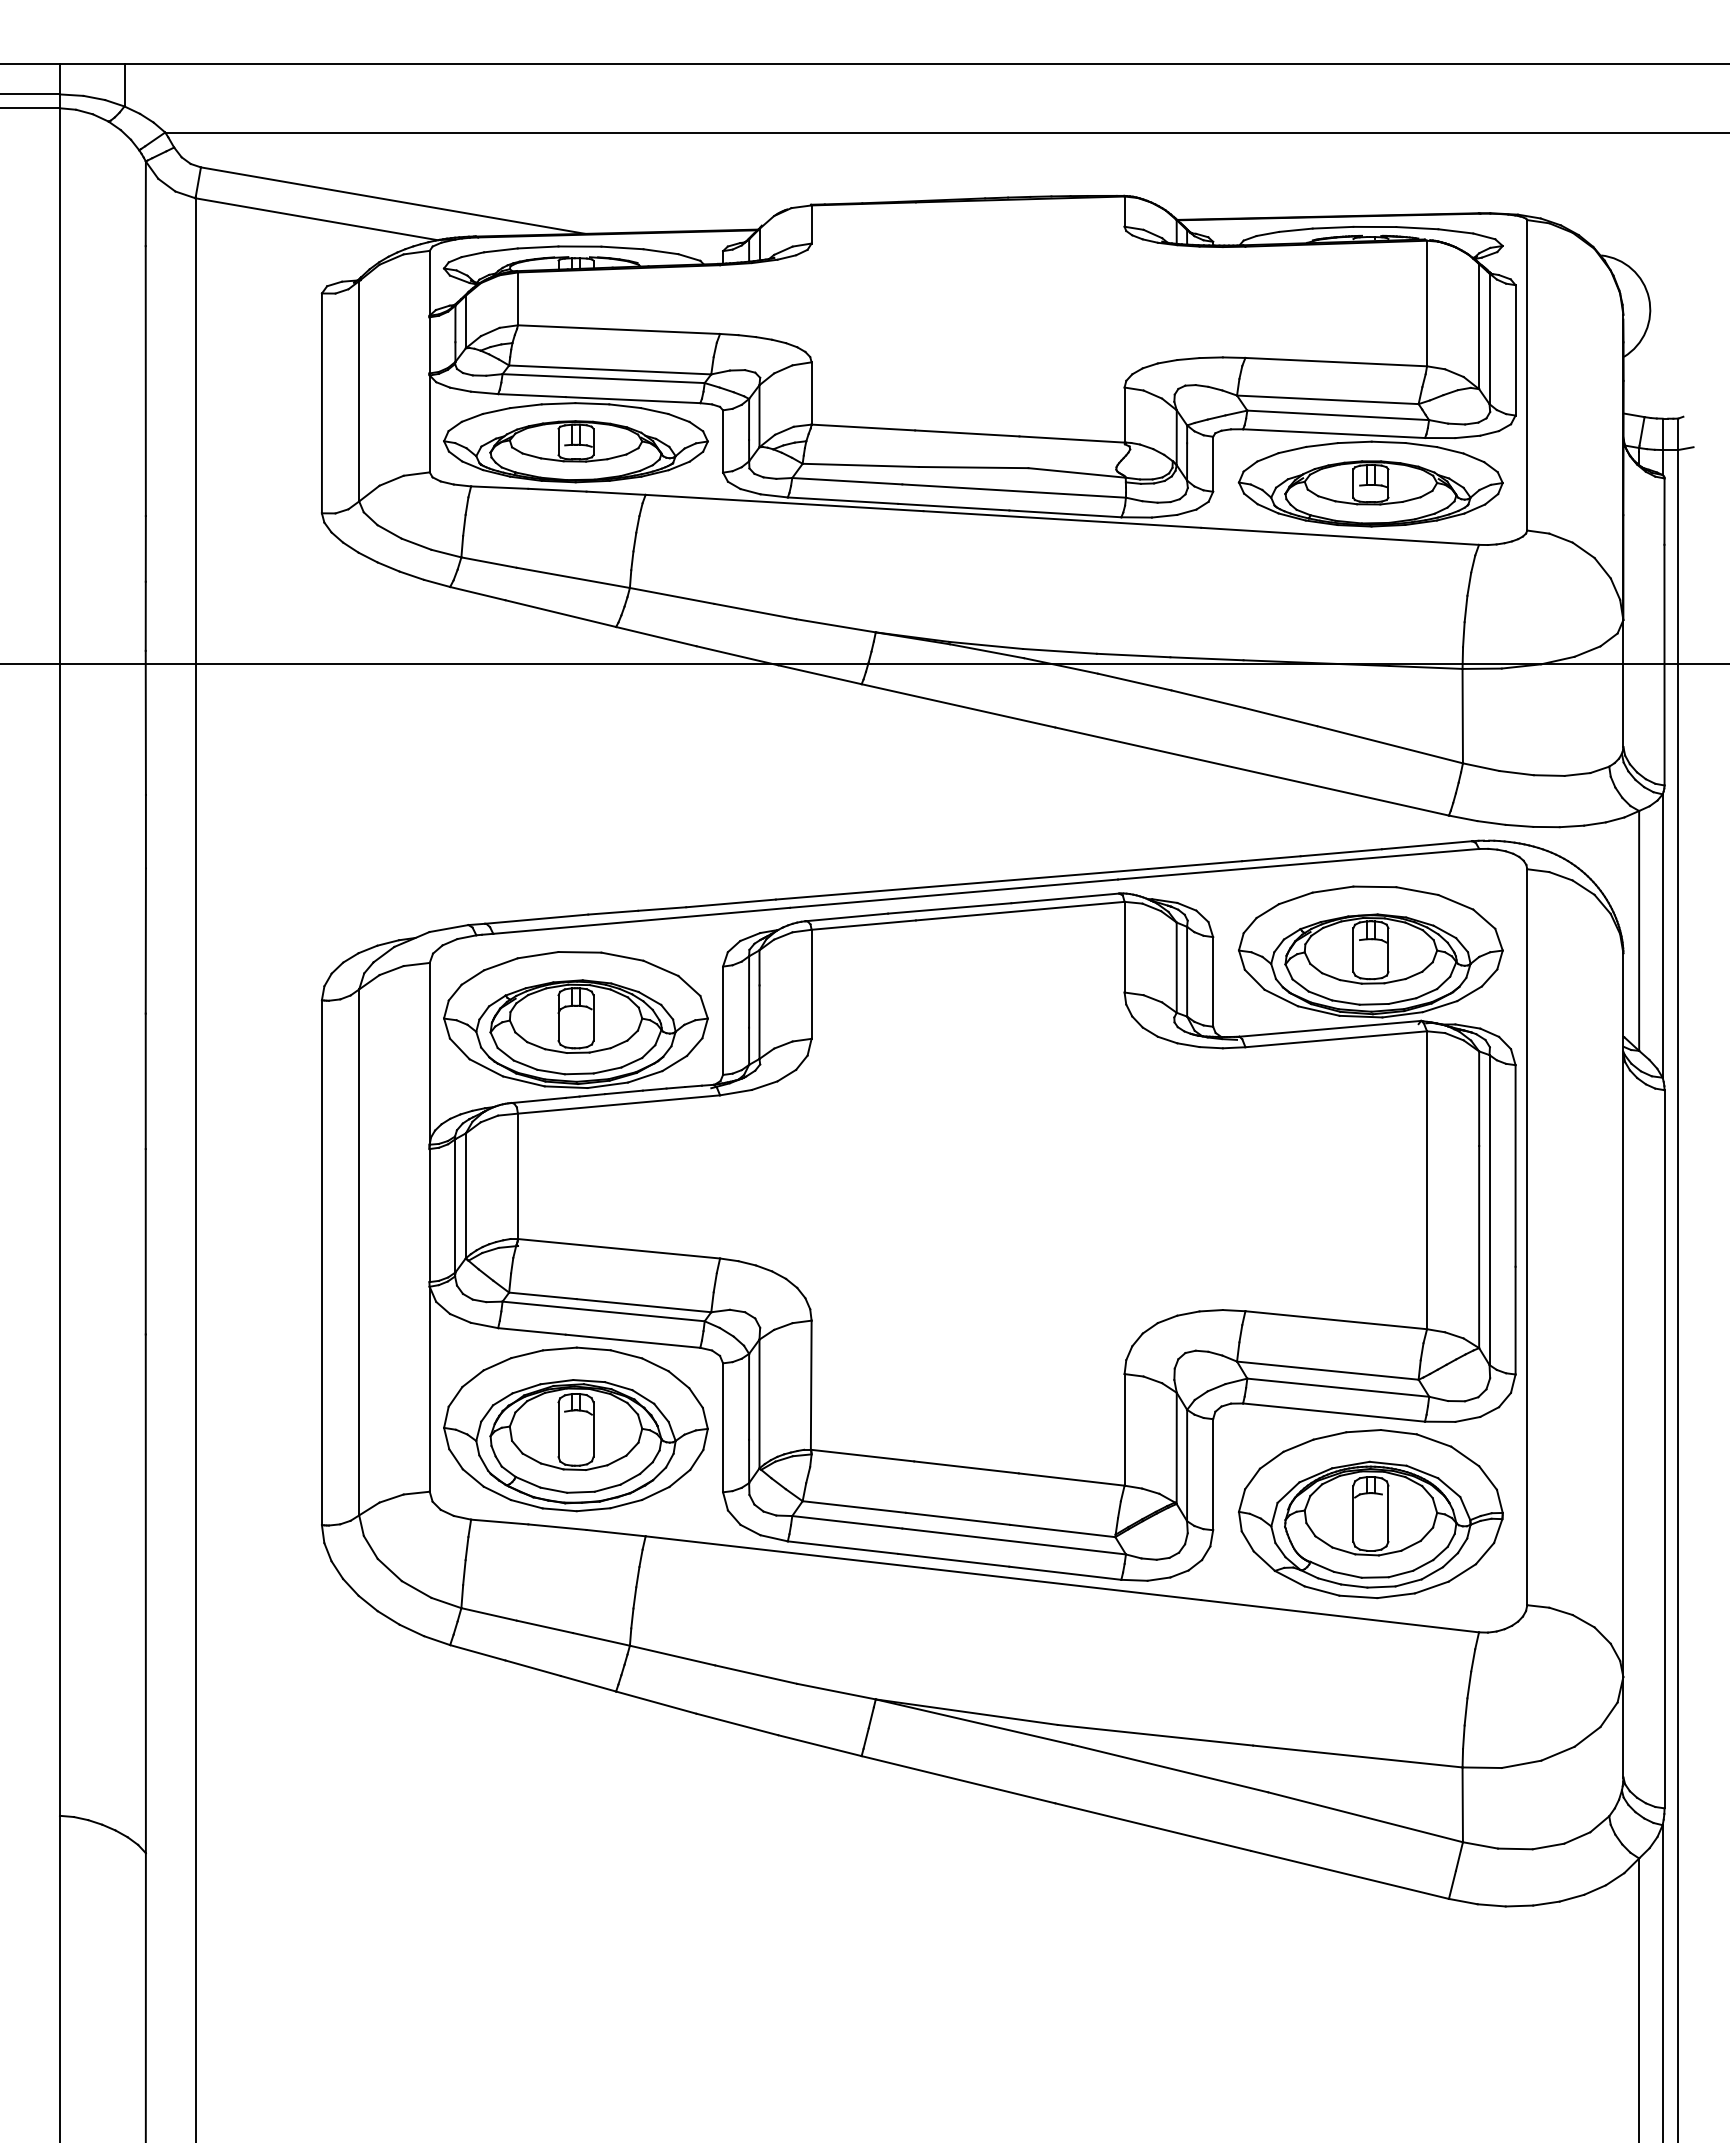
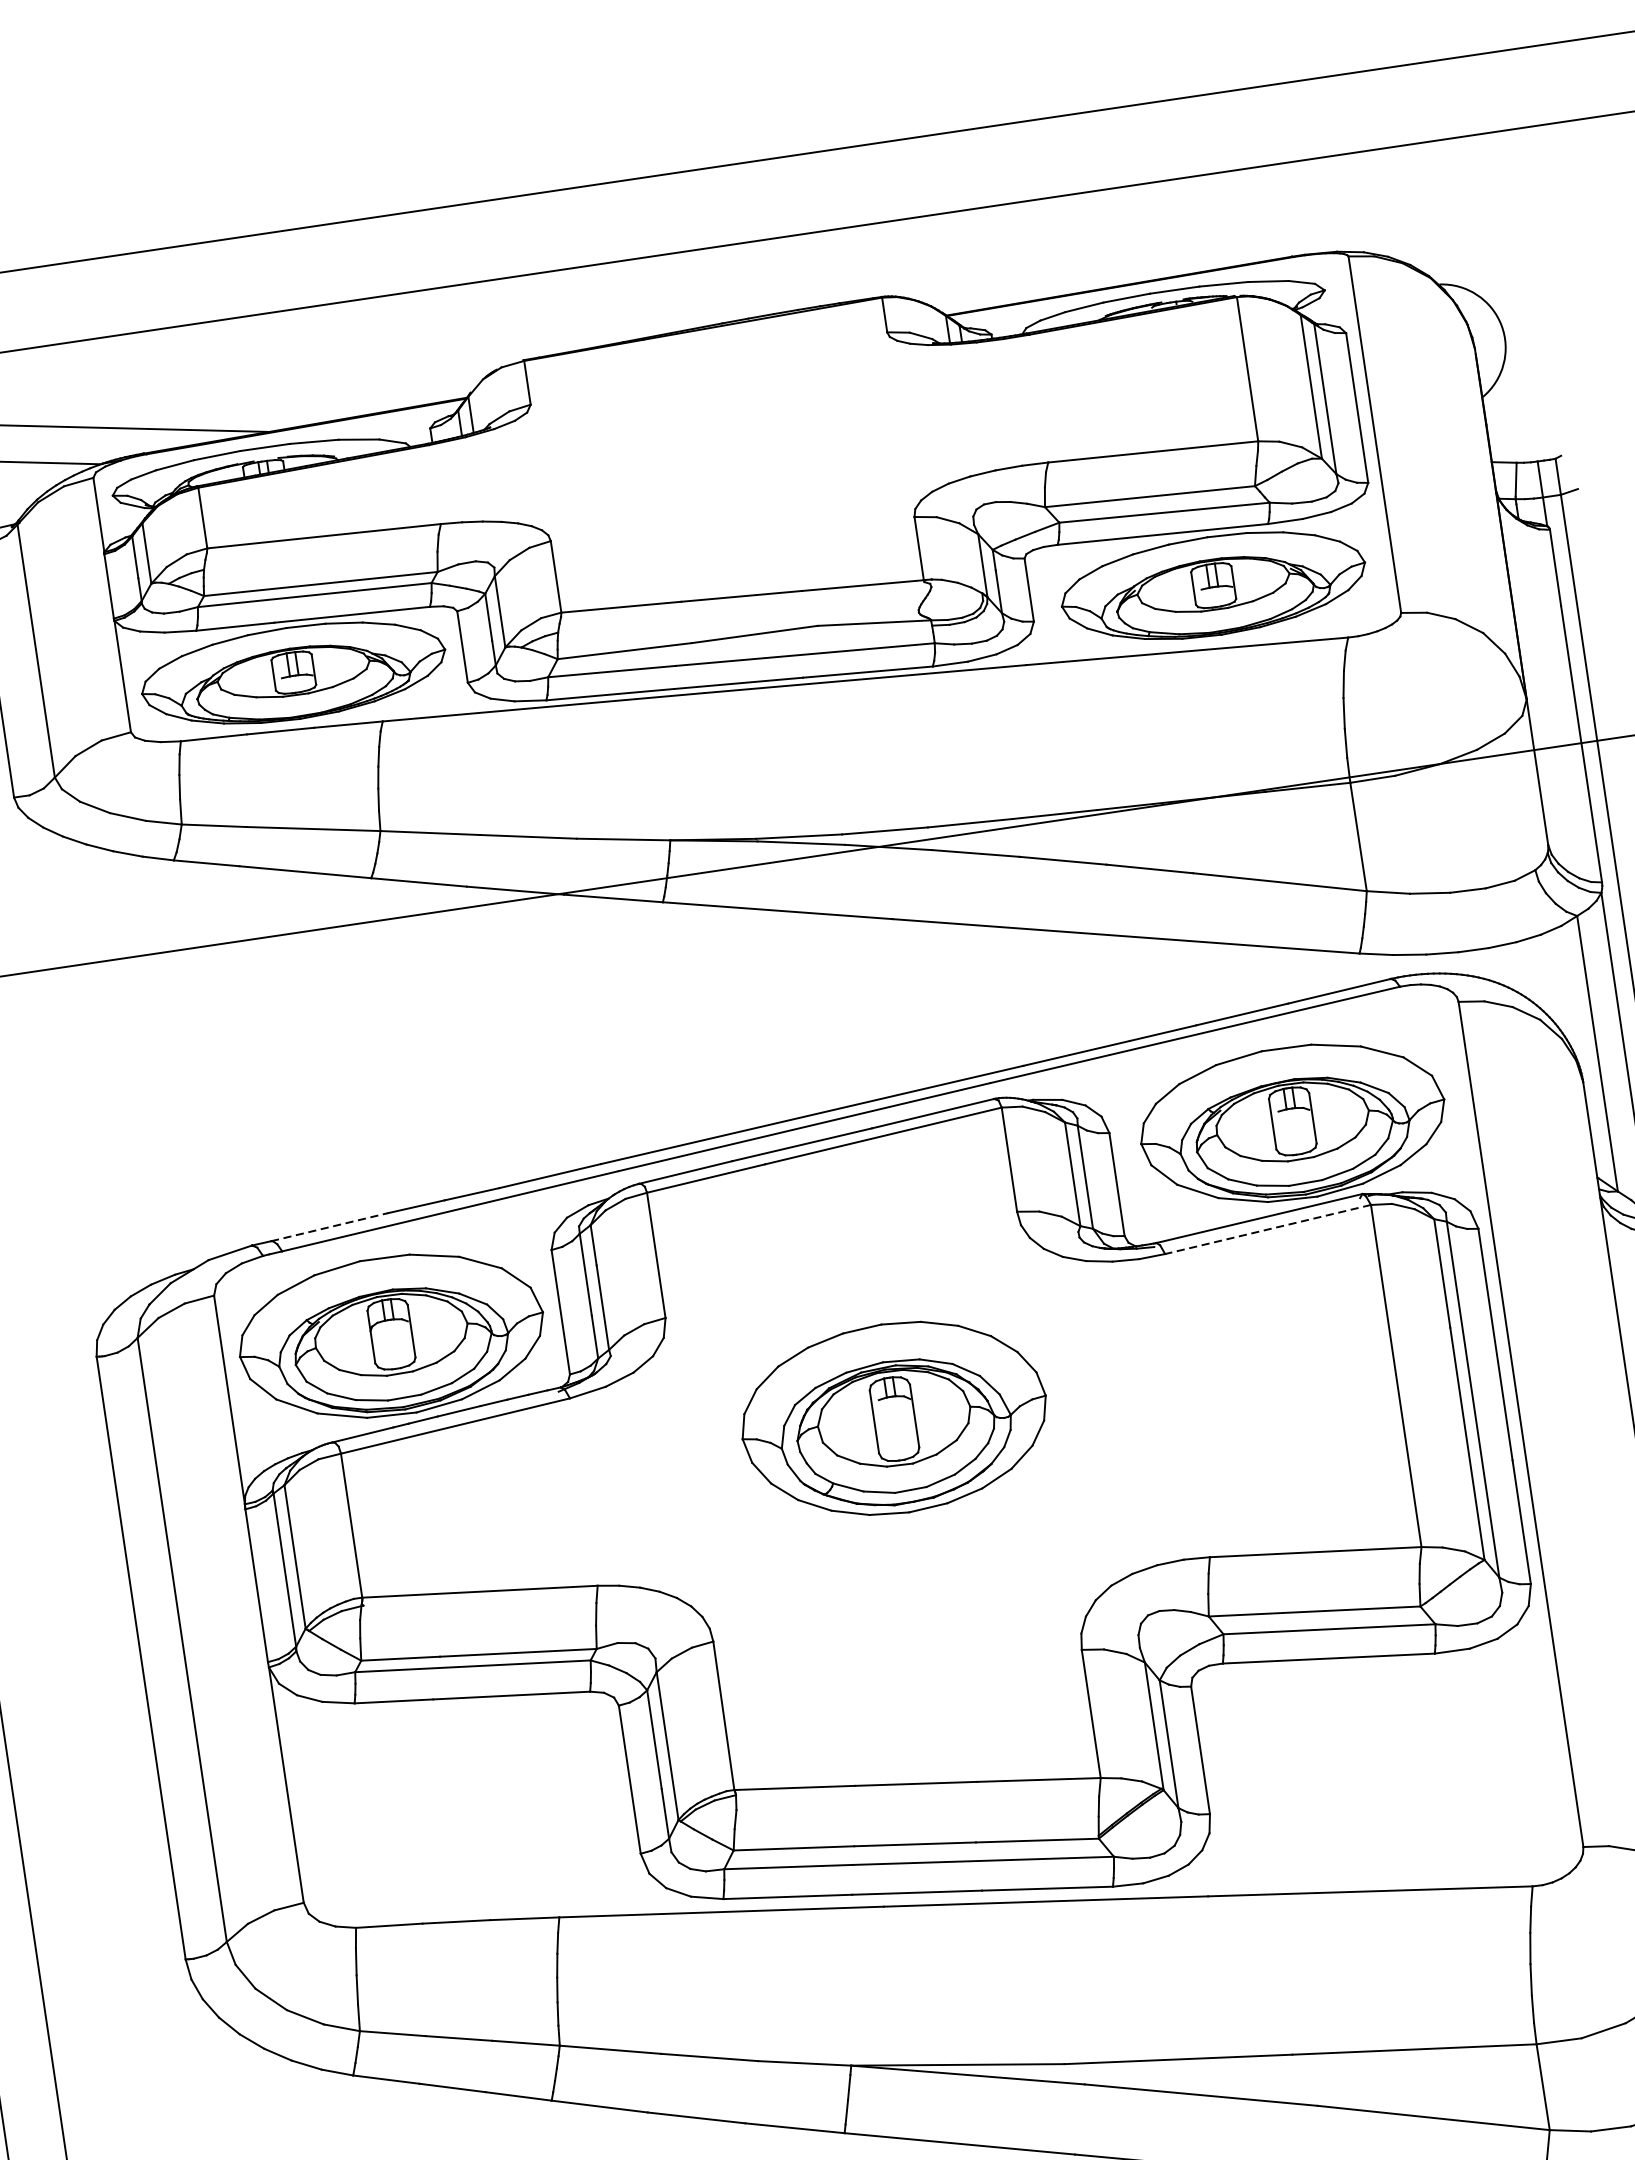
line: (536, 919) -> (329, 1227), solid -> dashed
line: (1335, 1039) -> (1267, 1229), solid -> dashed
part: (575, 1429) -> (893, 1418), moved
part: (1370, 1514) -> (1387, 1769), removed

